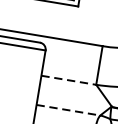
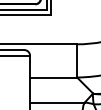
line: (68, 80) -> (53, 77), dashed -> solid
line: (68, 110) -> (57, 102), dashed -> solid

